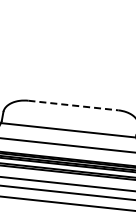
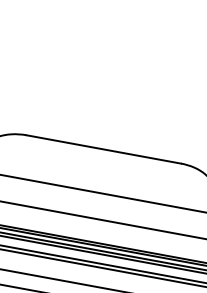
line: (73, 105) -> (103, 149), dashed -> solid

